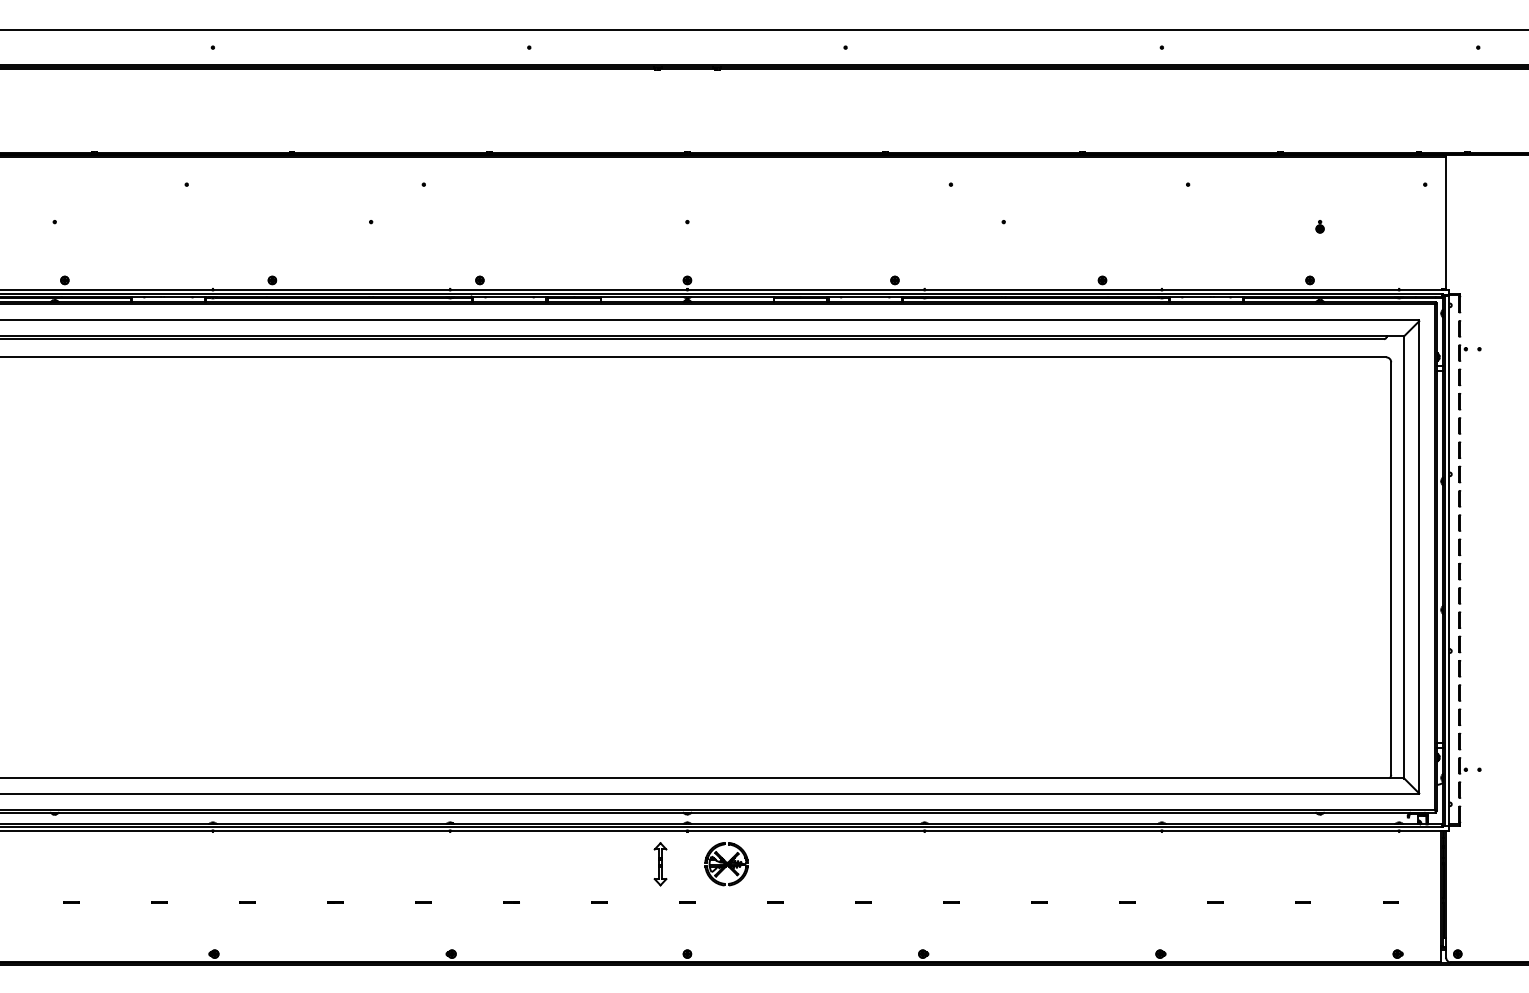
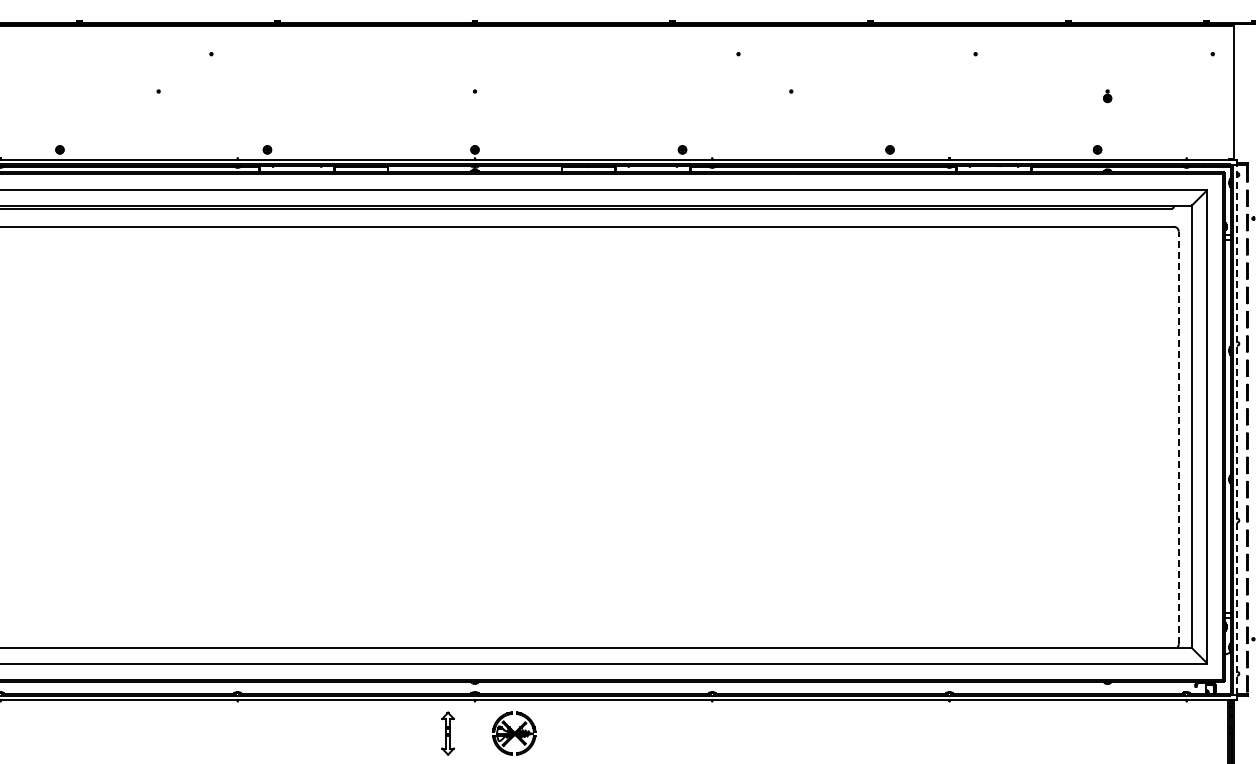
line: (1449, 560) -> (1237, 429), solid -> dashed
line: (1391, 568) -> (1179, 437), solid -> dashed

